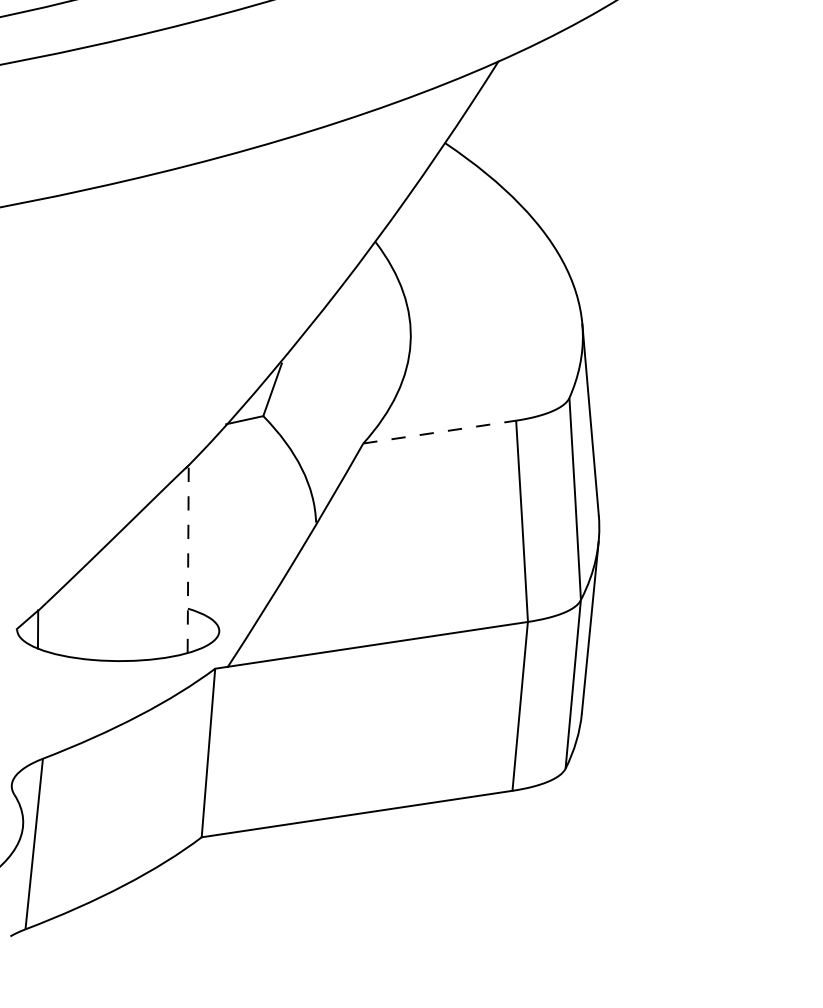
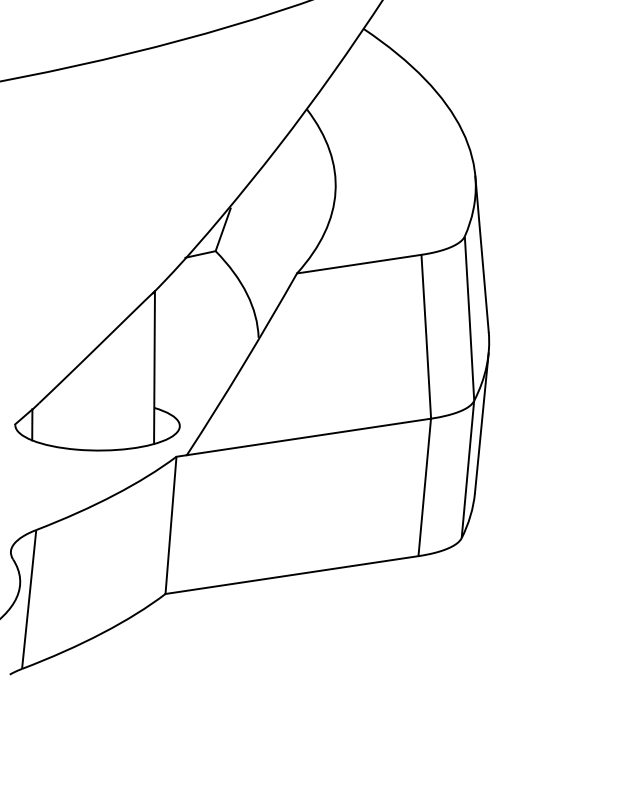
line: (440, 432) -> (359, 264), dashed -> solid
line: (188, 559) -> (154, 367), dashed -> solid

